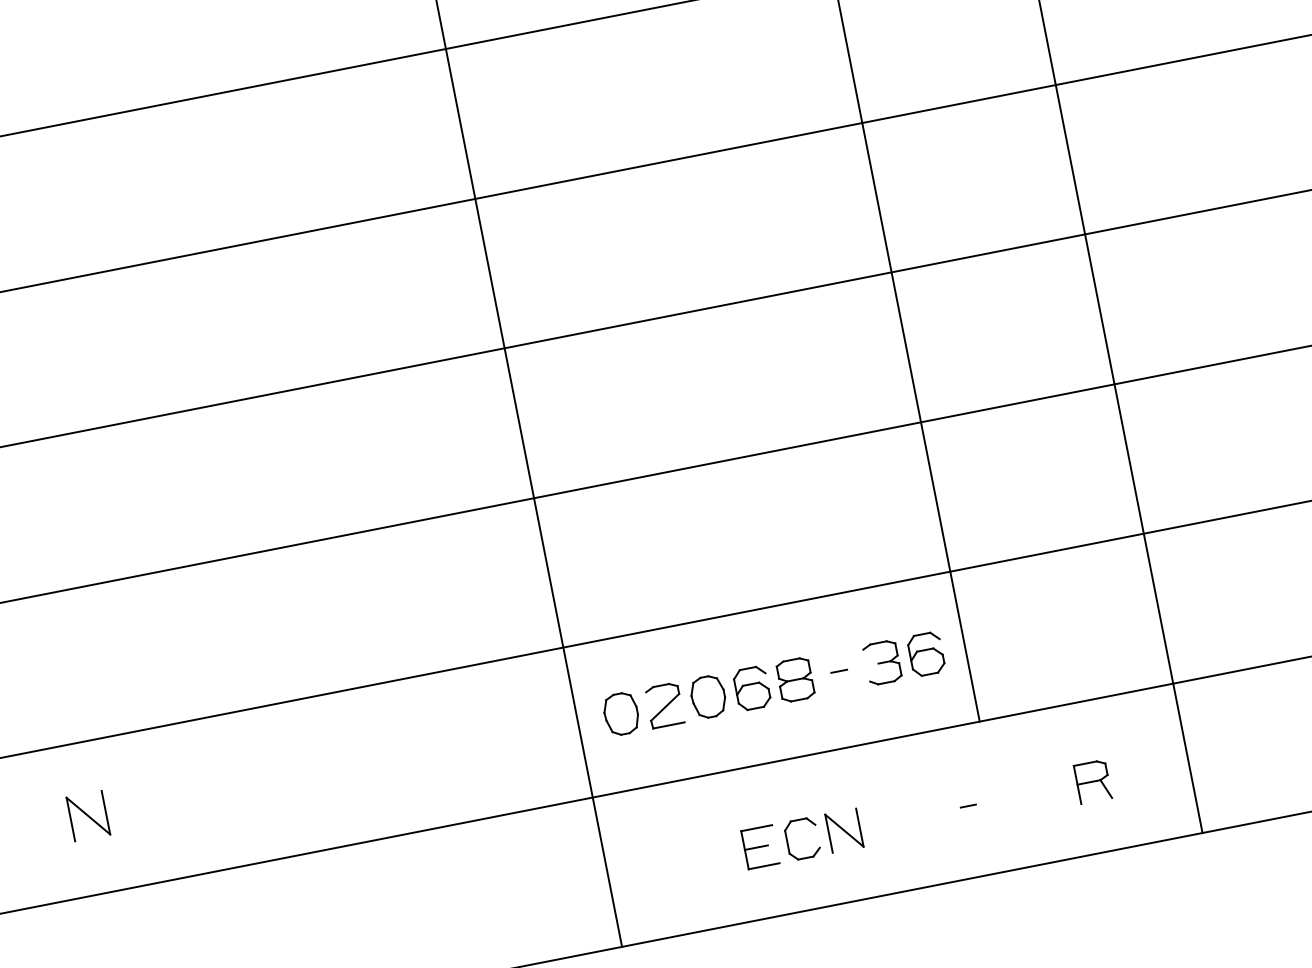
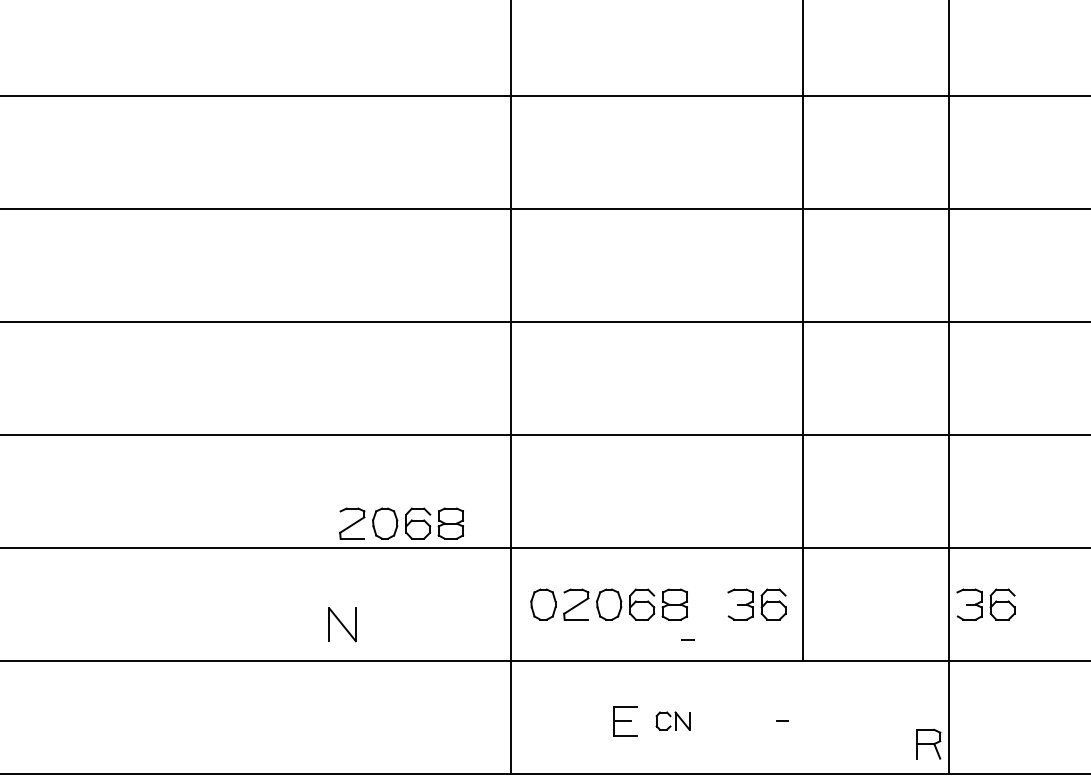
part: (1206, 598) -> (985, 604), added
part: (412, 643) -> (401, 523), added
line: (838, 671) -> (687, 639), moved
part: (1092, 782) -> (928, 744), moved
part: (88, 815) -> (342, 624), moved
part: (822, 834) -> (672, 720), size x0.6

